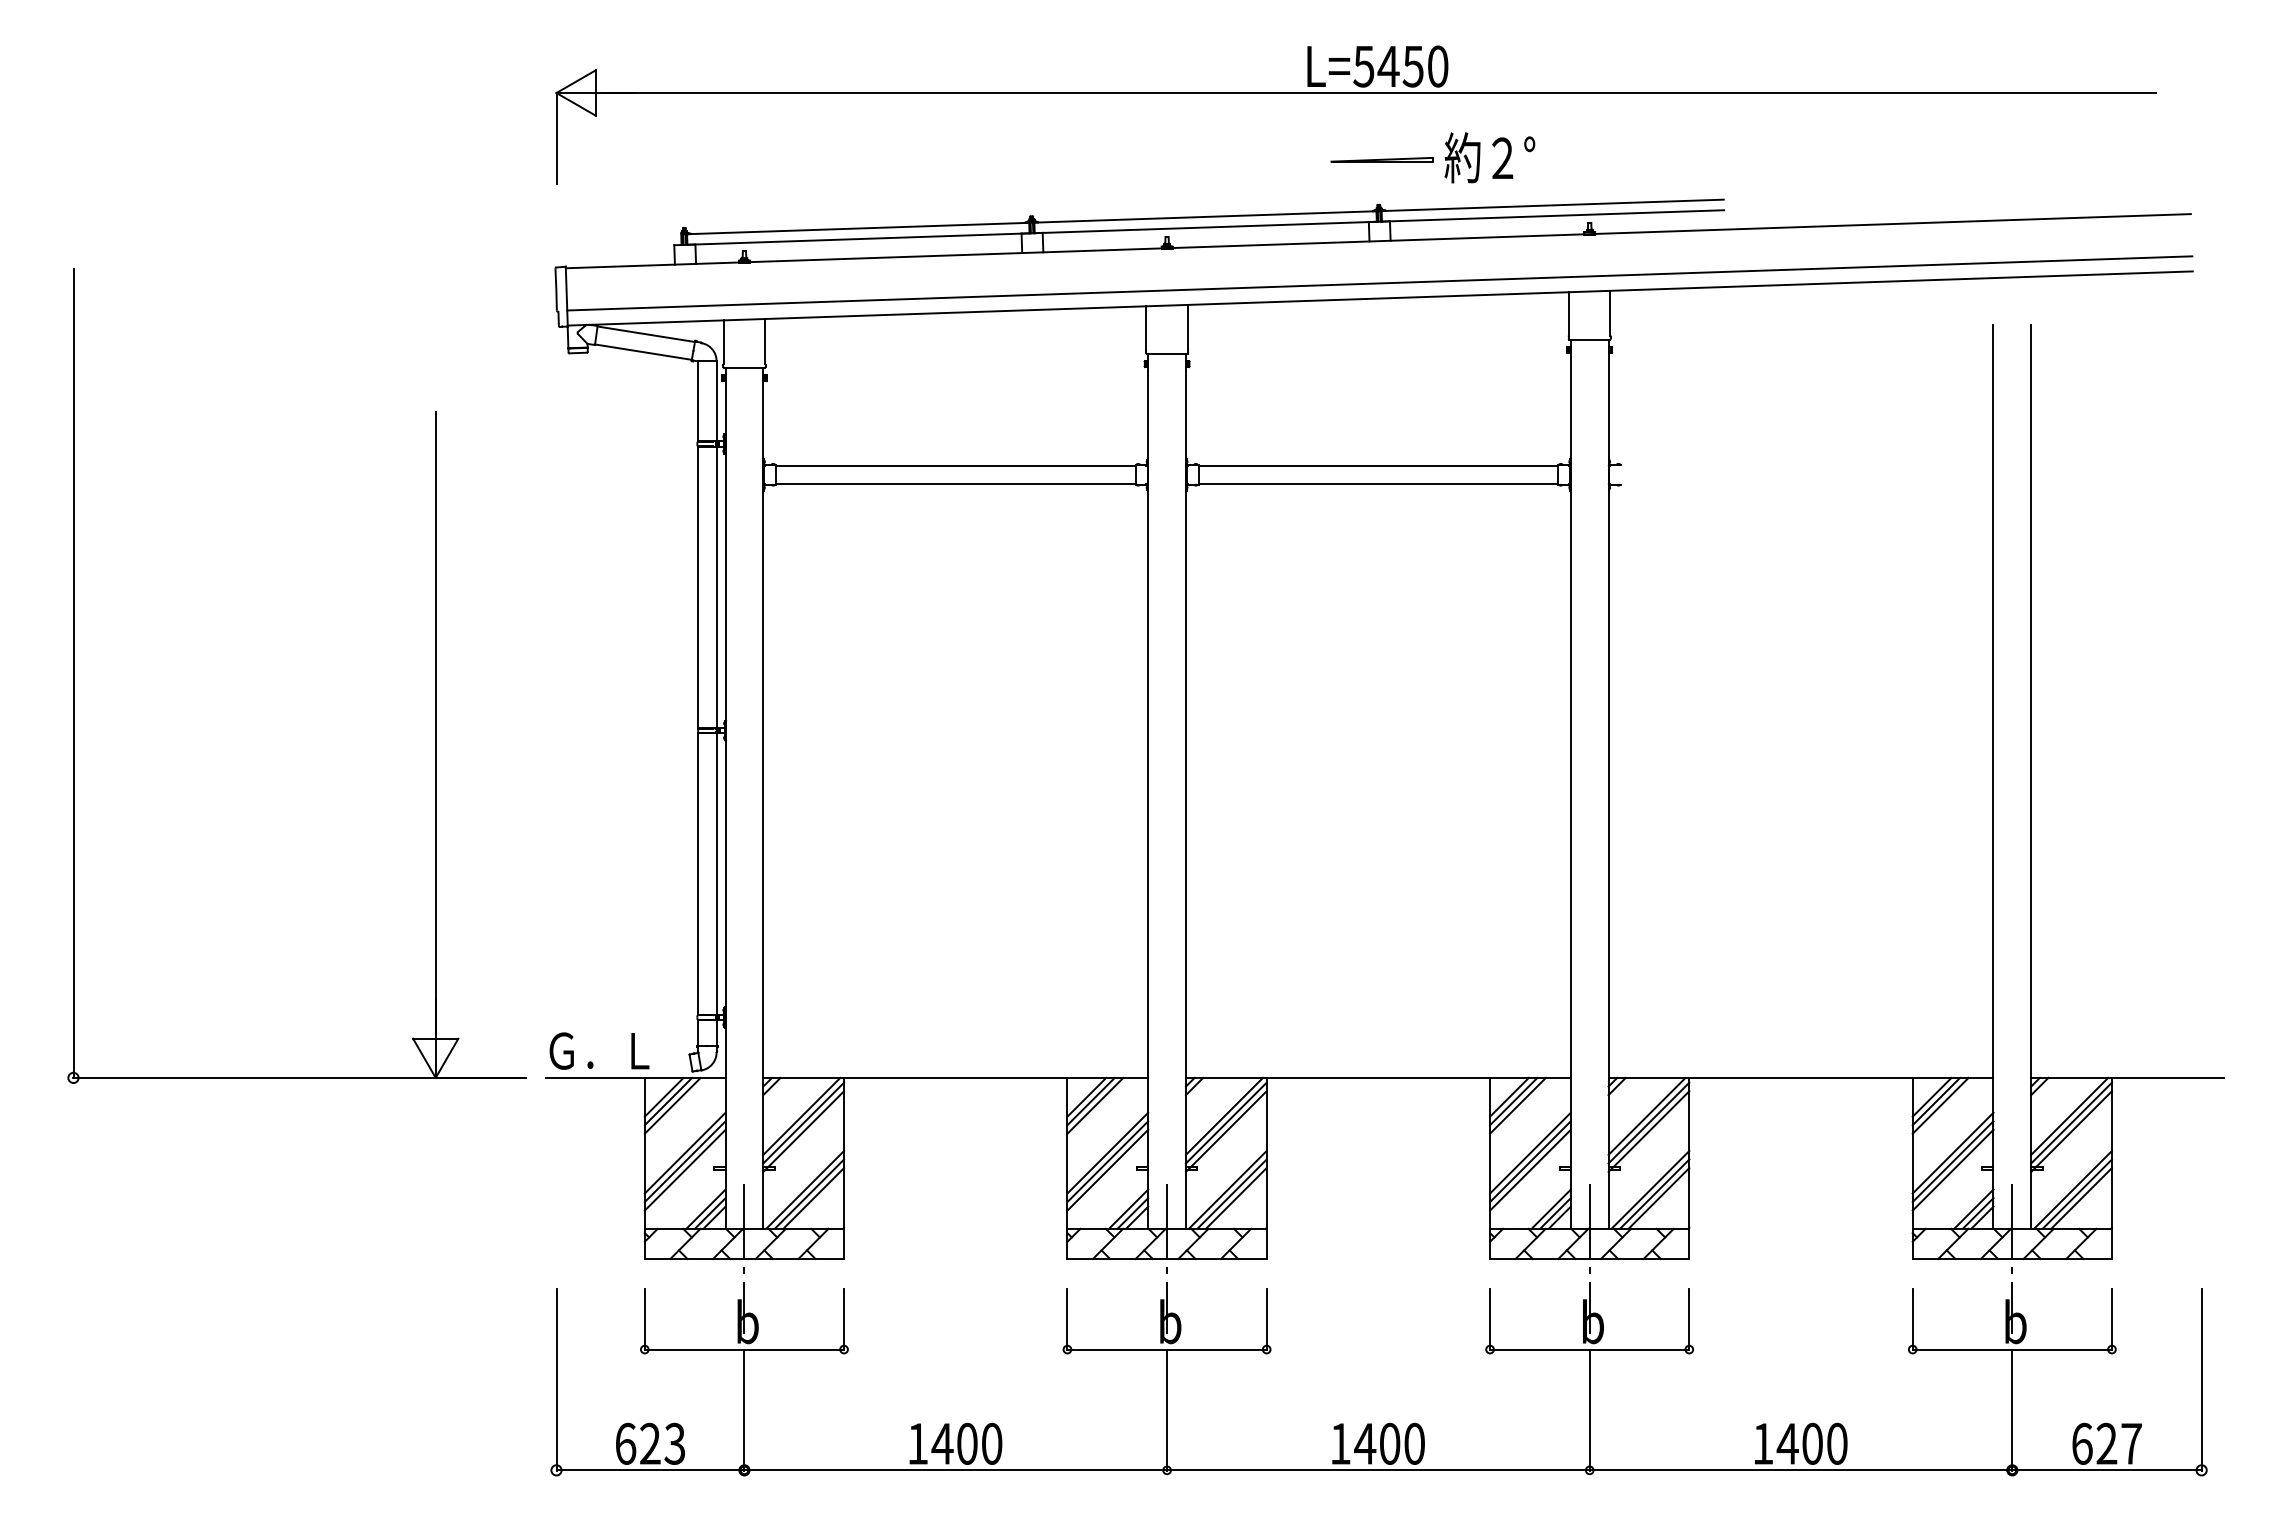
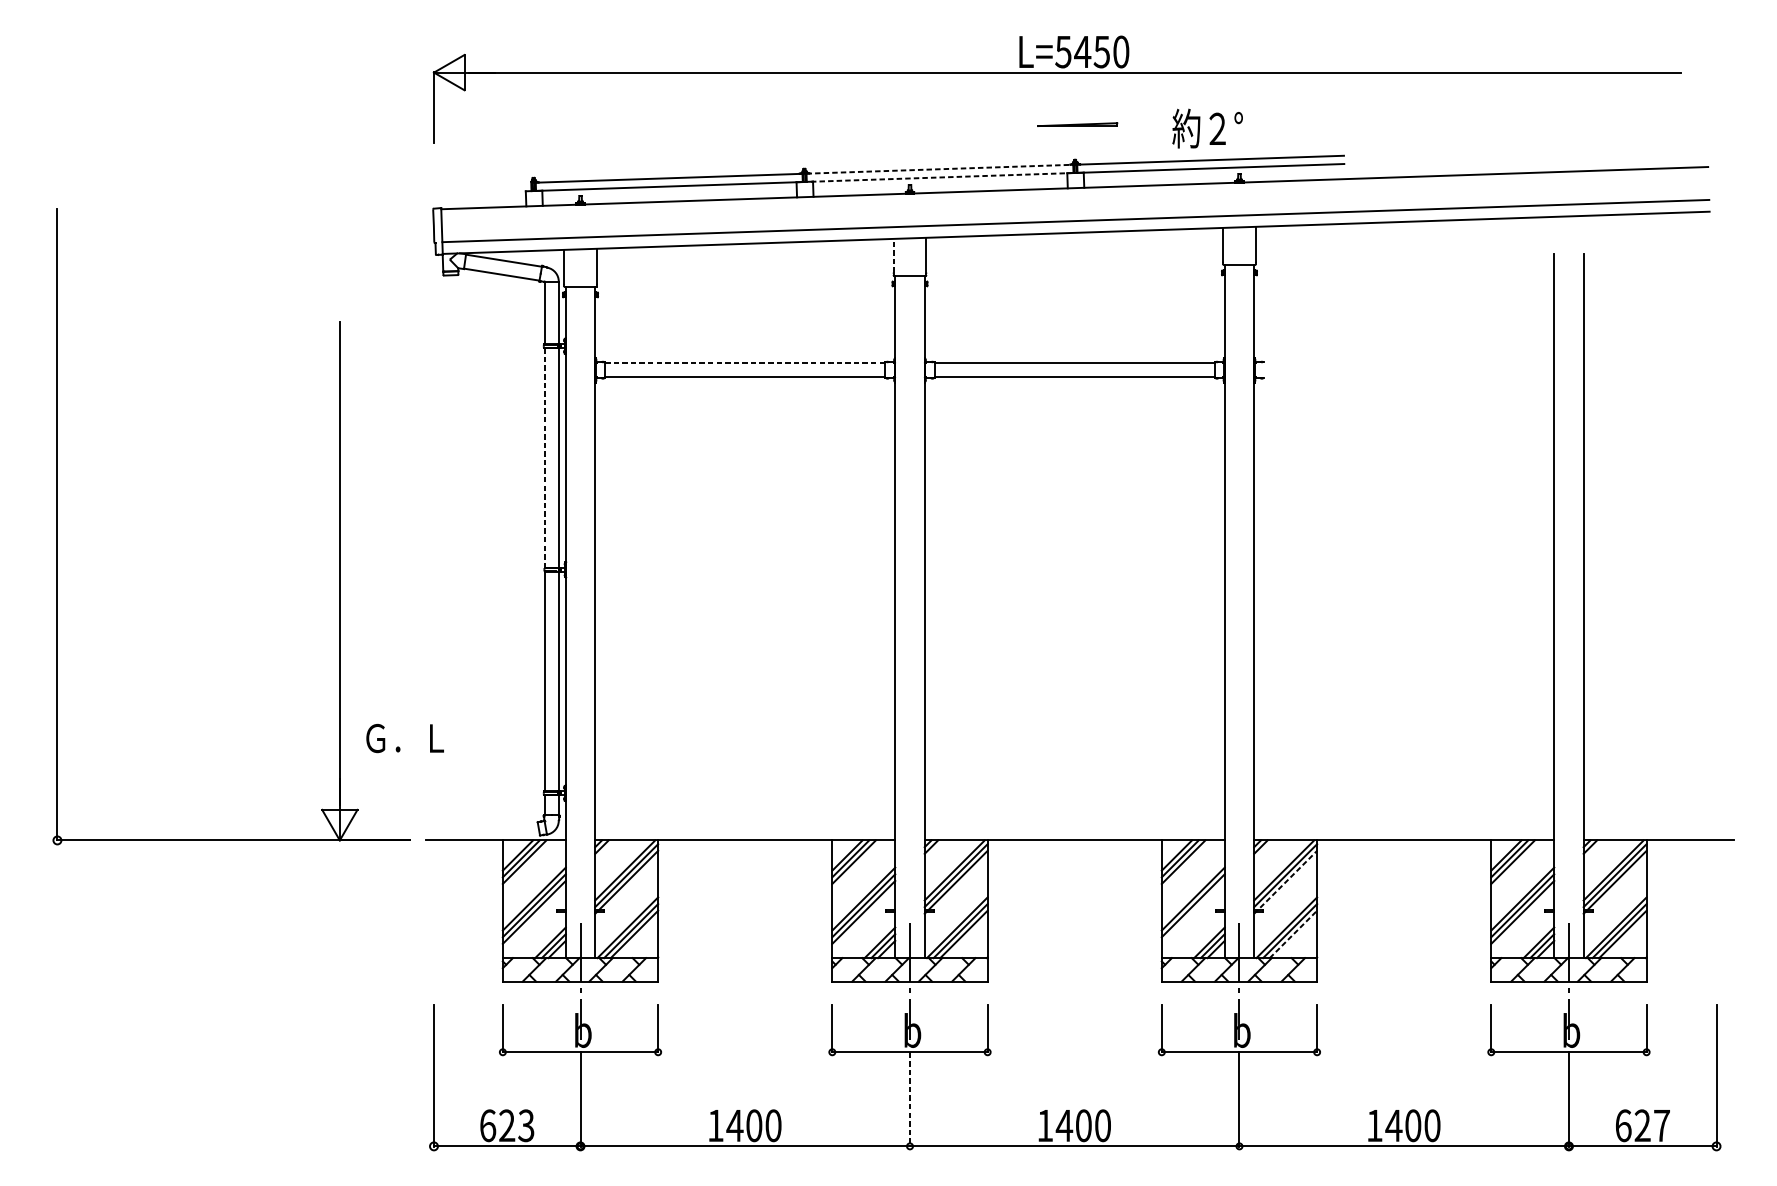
text: (1489, 157) -> (1207, 128), moved
line: (1205, 216) -> (939, 168), solid -> dashed
line: (1205, 227) -> (939, 177), solid -> dashed
line: (1146, 328) -> (893, 256), solid -> dashed
line: (955, 465) -> (745, 363), solid -> dashed
line: (698, 587) -> (544, 458), solid -> dashed
text: (599, 1050) -> (405, 738), moved
line: (1649, 1131) -> (1286, 882), solid -> dashed
line: (1530, 1169) -> (1193, 911), removed
line: (1658, 1198) -> (1293, 934), solid -> dashed
line: (1167, 1410) -> (910, 1099), solid -> dashed

